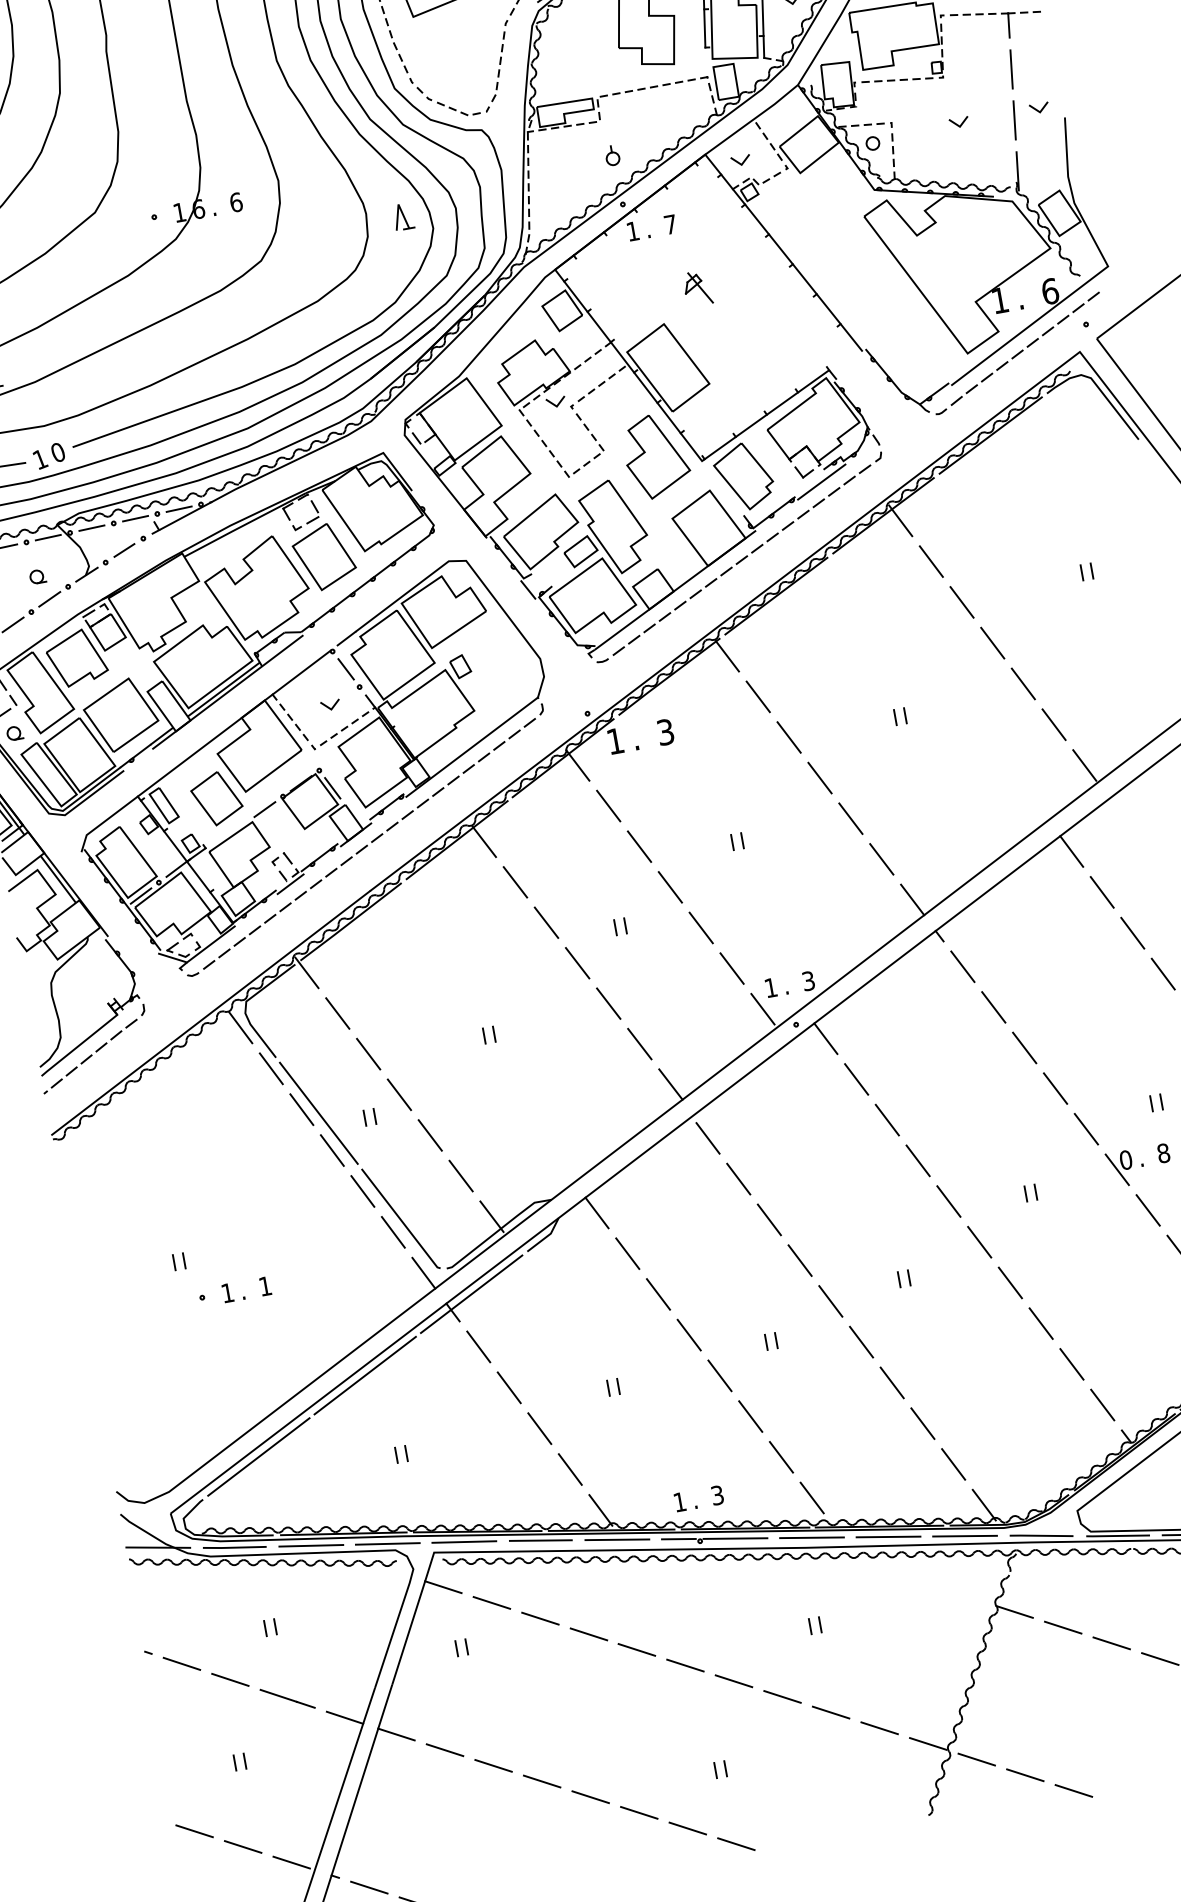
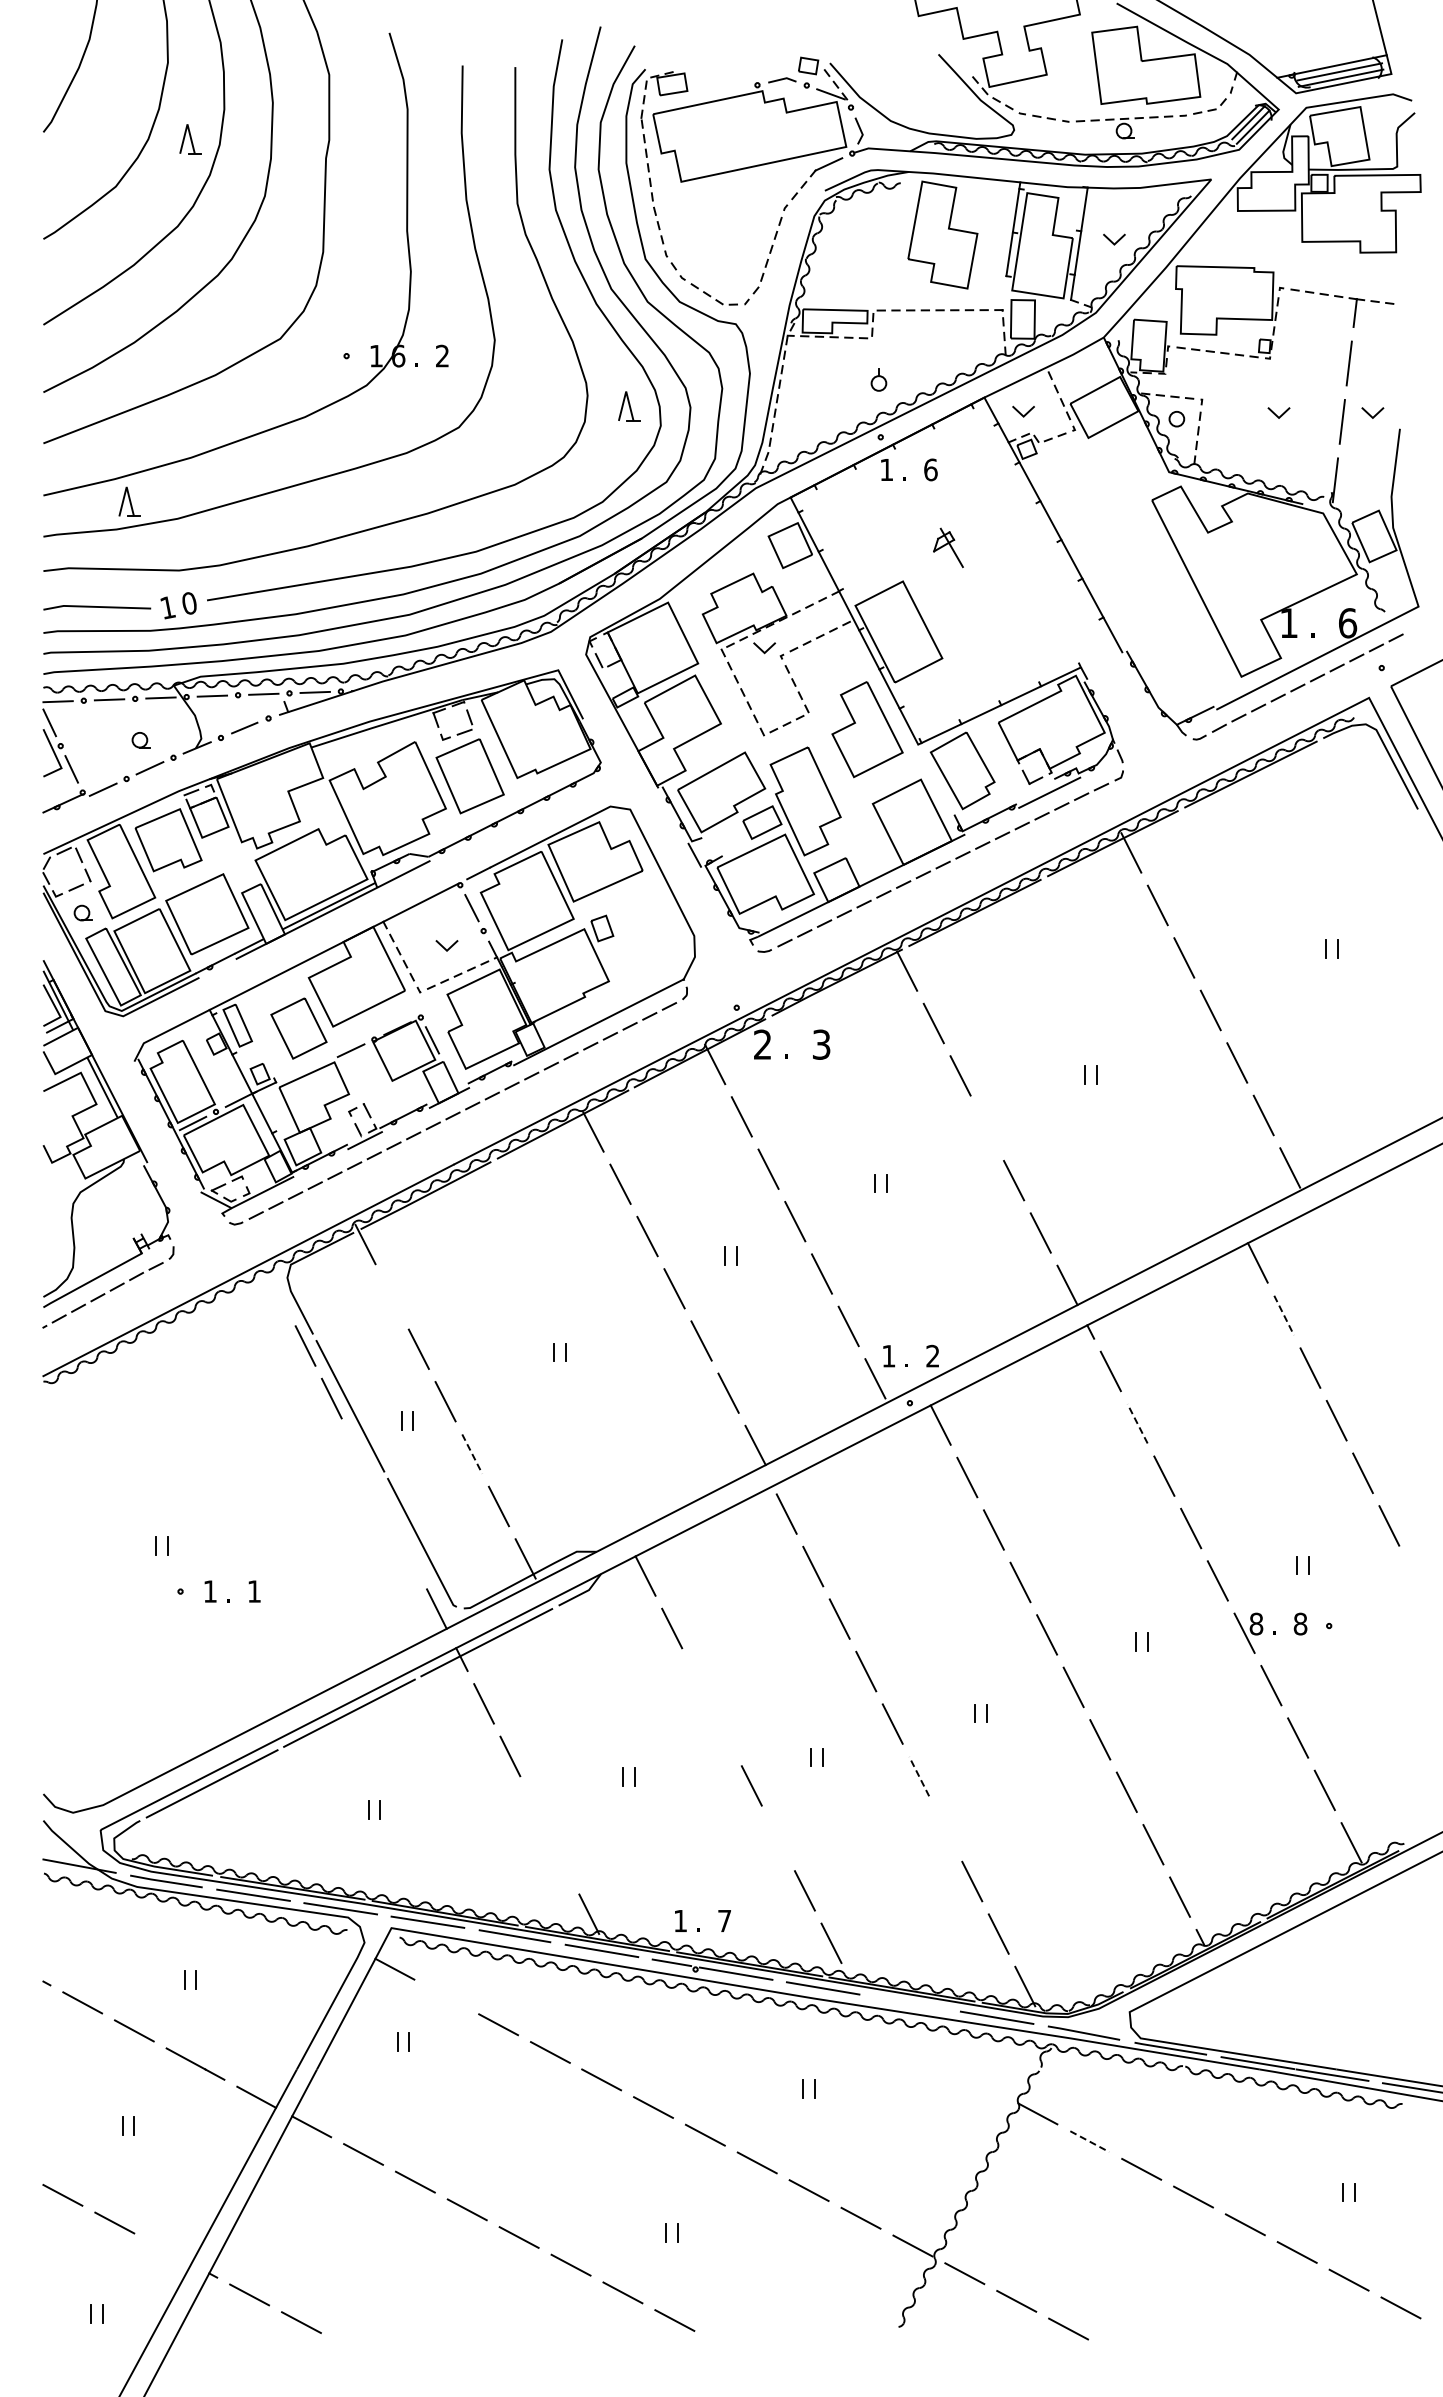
text: (236, 201) -> (442, 355), 6 -> 2
text: (670, 224) -> (930, 469), 7 -> 6
text: (615, 741) -> (762, 1044), 1 -> 2
line: (820, 777) -> (987, 1127), removed
line: (1102, 892) -> (1284, 1315), solid -> dashed
text: (808, 981) -> (932, 1356), 3 -> 2
line: (993, 1007) -> (1137, 1423), solid -> dashed
line: (337, 1013) -> (392, 1296), removed
line: (241, 1027) -> (279, 1293), removed
line: (430, 1135) -> (472, 1454), solid -> dashed
line: (331, 1150) -> (357, 1450), removed
text: (1126, 1160) -> (1256, 1624), 0 -> 8
line: (362, 1191) -> (384, 1503), removed
line: (393, 1232) -> (410, 1556), removed
line: (658, 1294) -> (698, 1680), removed
line: (689, 1335) -> (725, 1733), removed
line: (861, 1342) -> (919, 1776), solid -> dashed
line: (891, 1382) -> (945, 1828), removed
line: (750, 1416) -> (778, 1838), removed
line: (539, 1428) -> (536, 1808), removed
line: (569, 1469) -> (562, 1861), removed
text: (717, 1494) -> (724, 1920), 3 -> 7
line: (887, 1536) -> (909, 2002), removed
line: (491, 1602) -> (446, 1996), removed
line: (1063, 1627) -> (1090, 2141), solid -> dashed
line: (291, 1862) -> (166, 2250), removed

